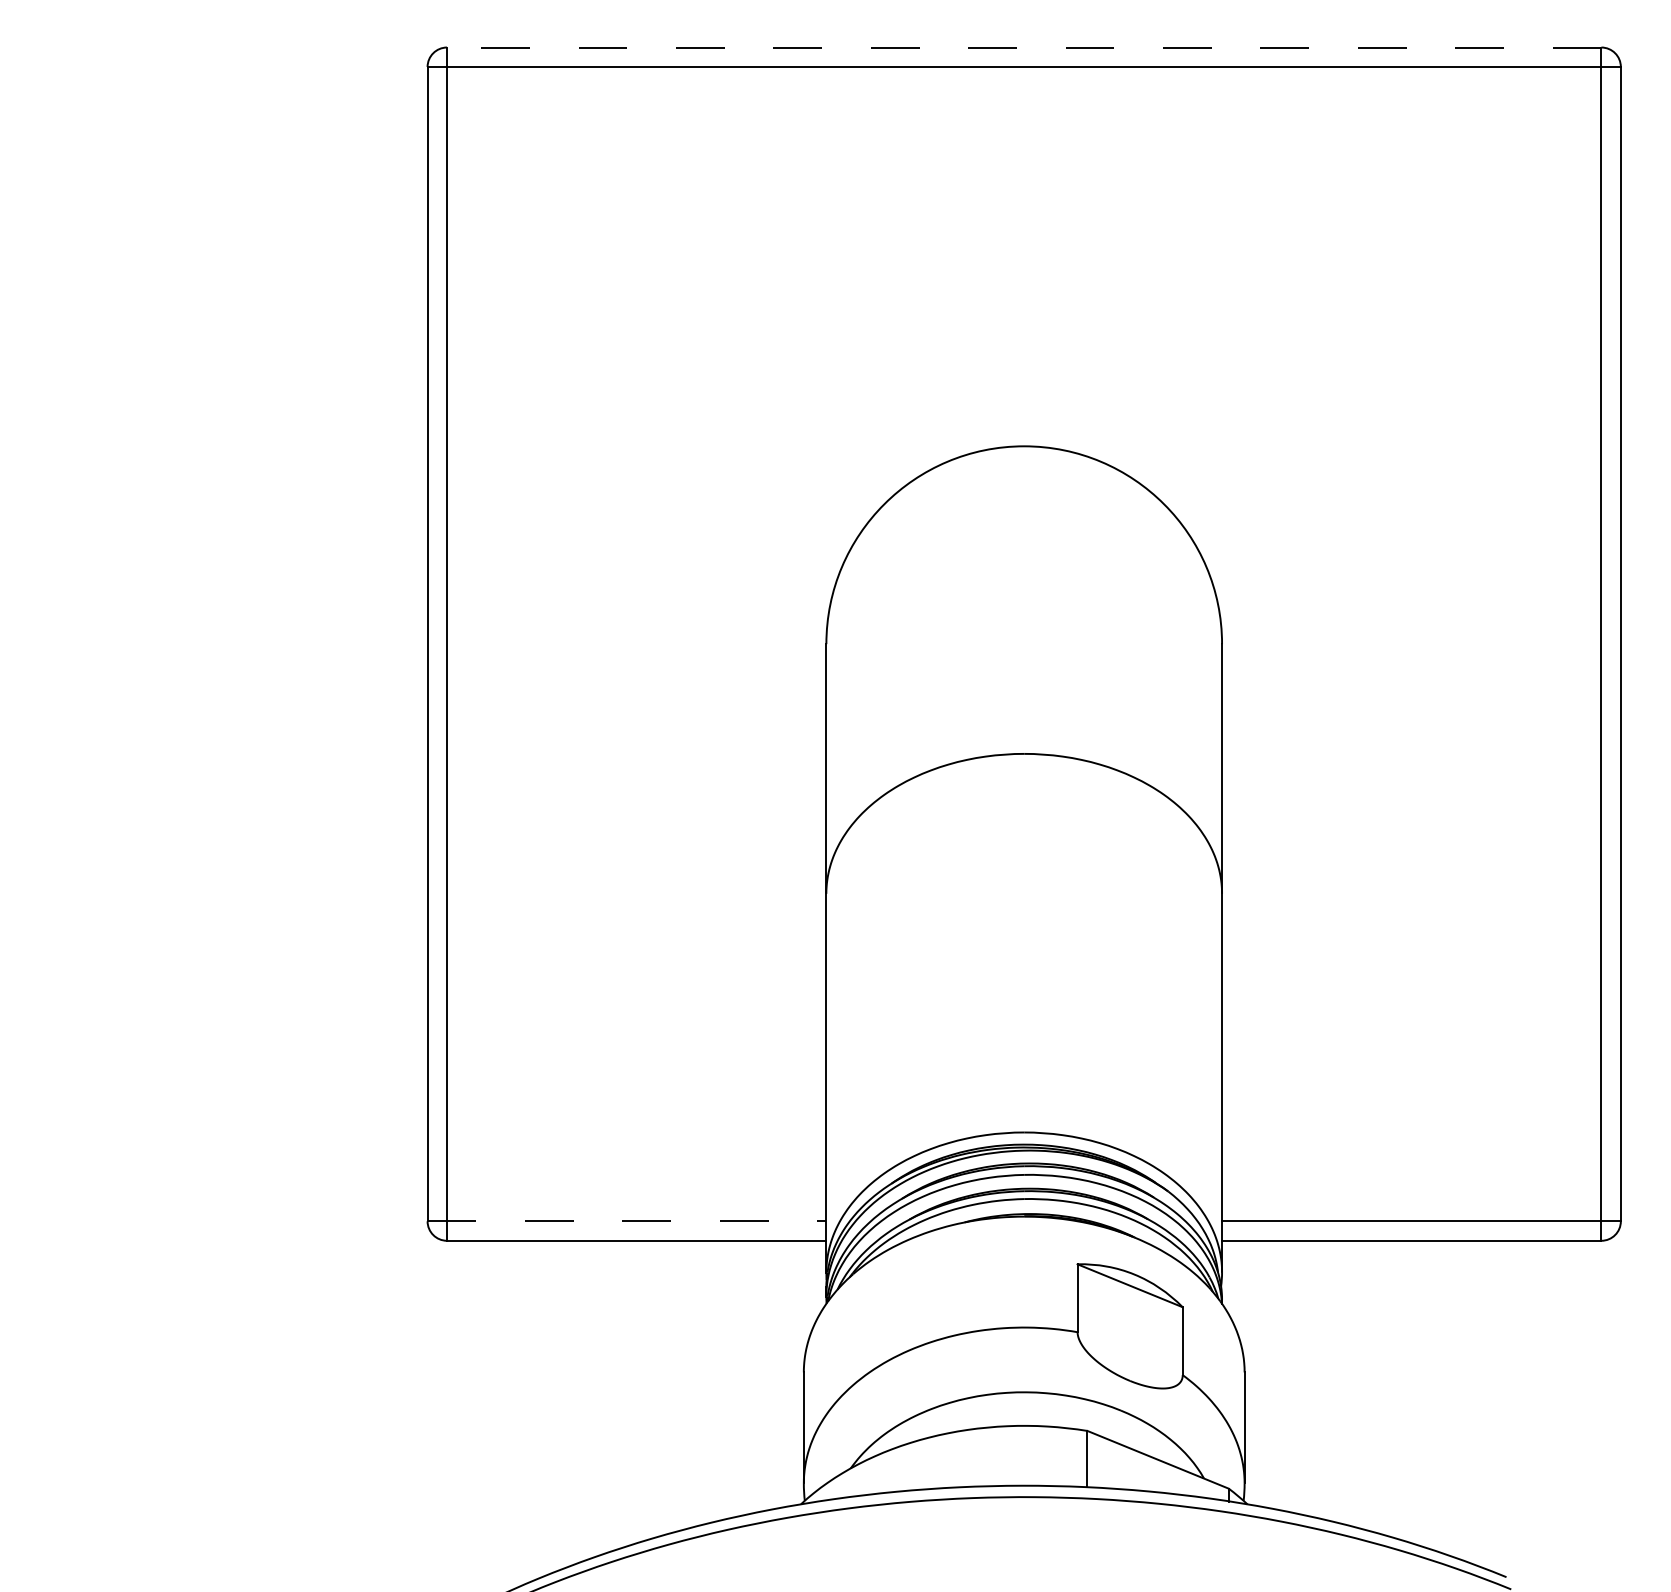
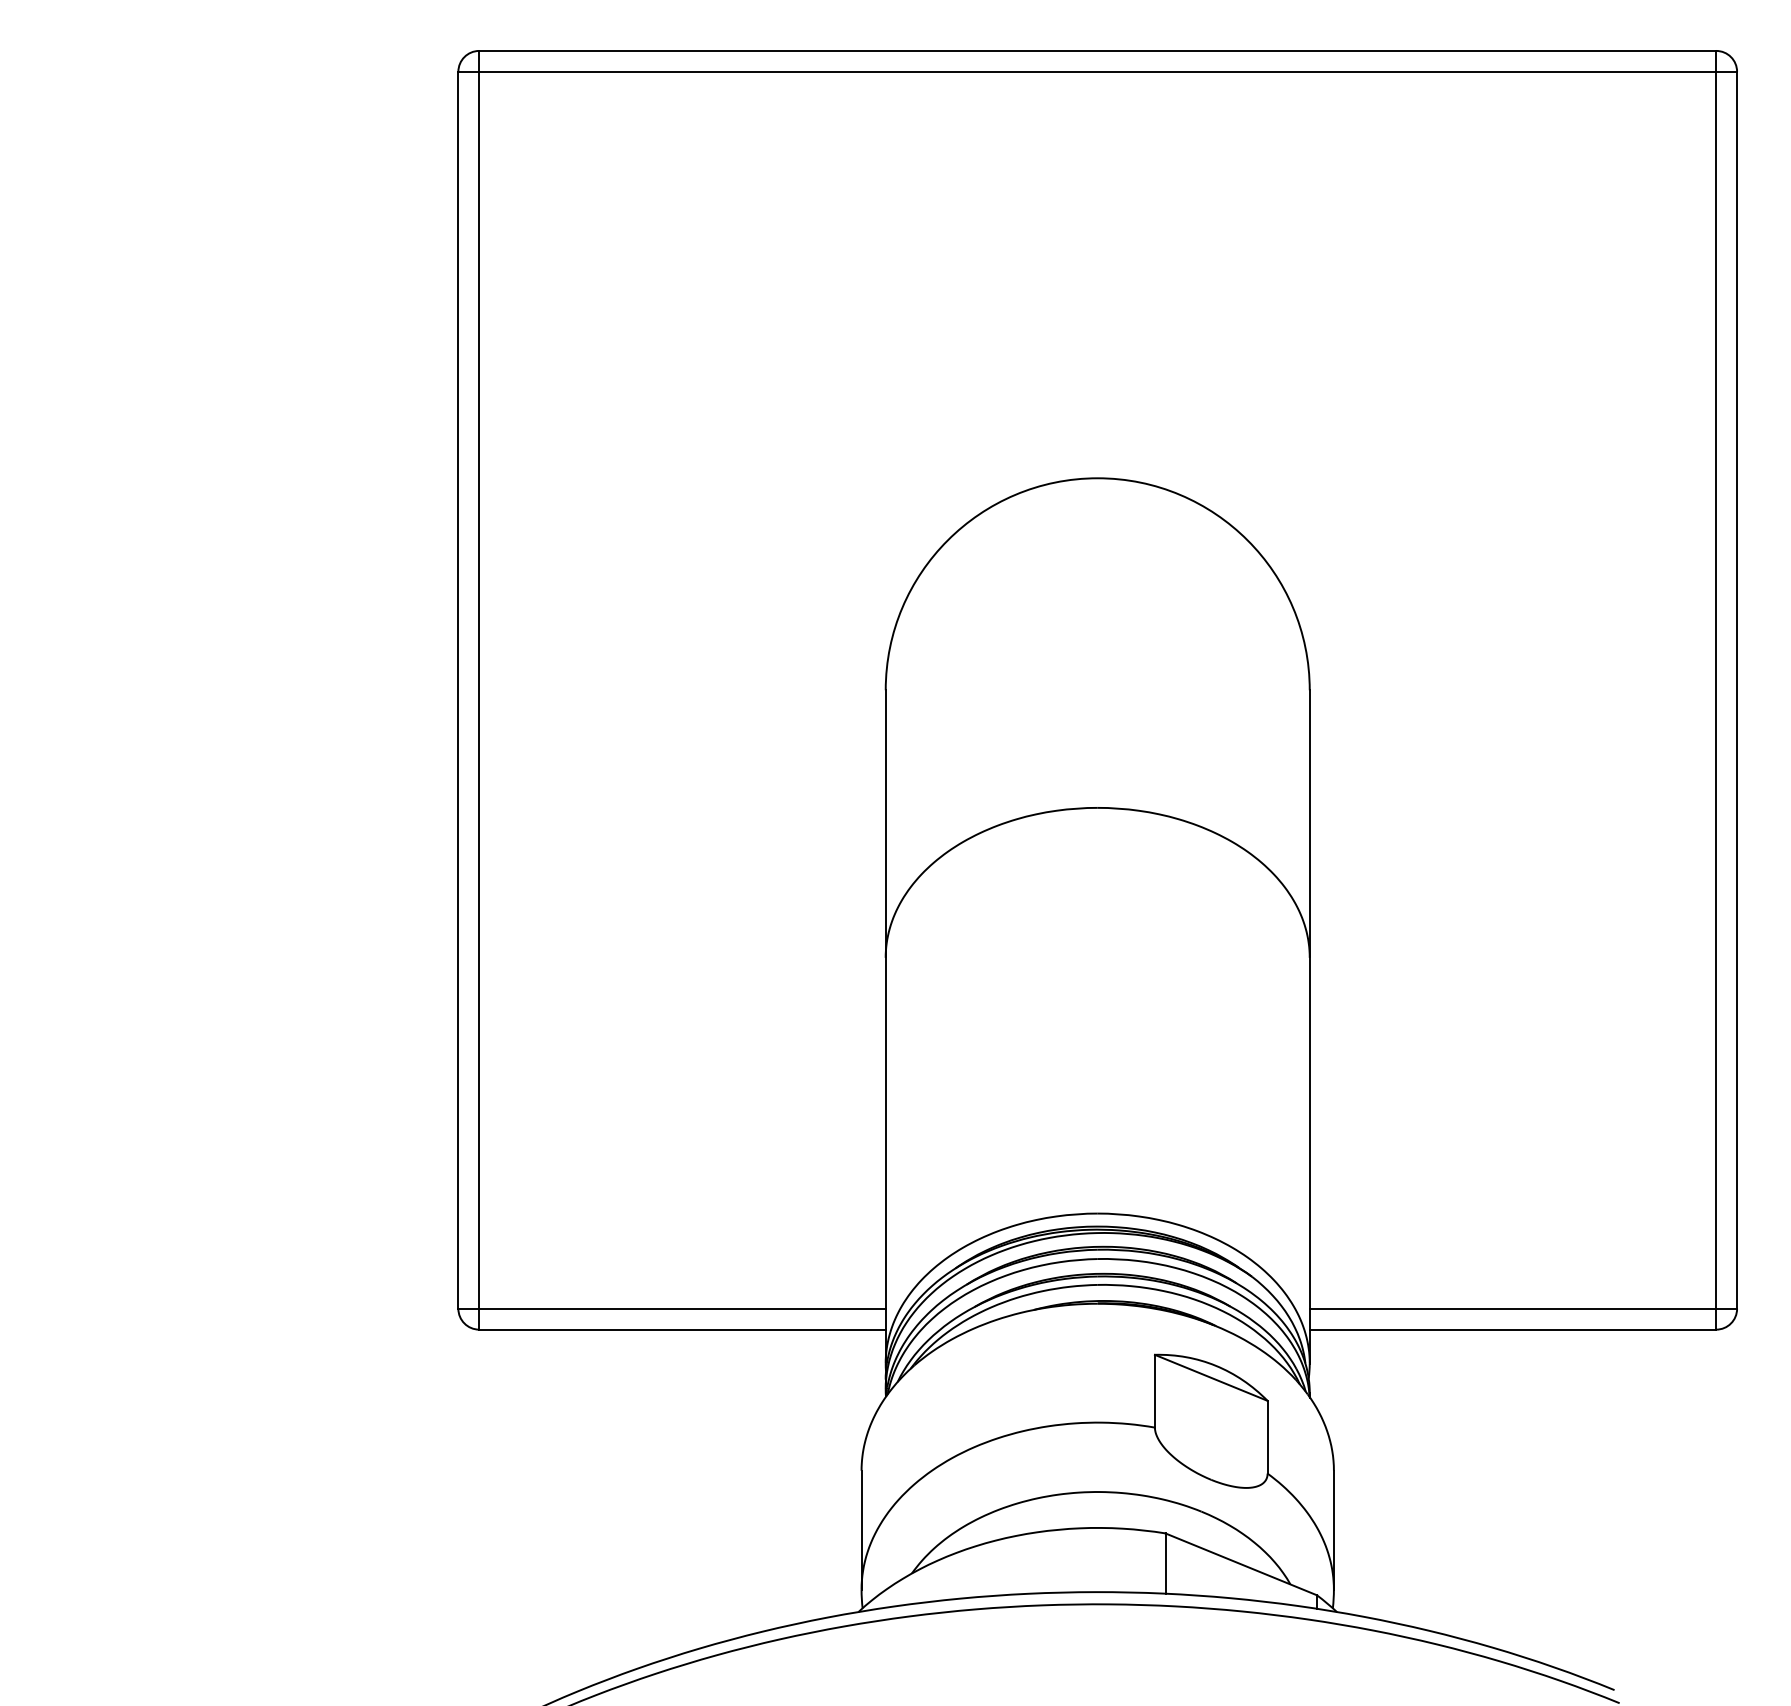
line: (1023, 47) -> (1096, 50), dashed -> solid
line: (627, 1221) -> (672, 1308), dashed -> solid

